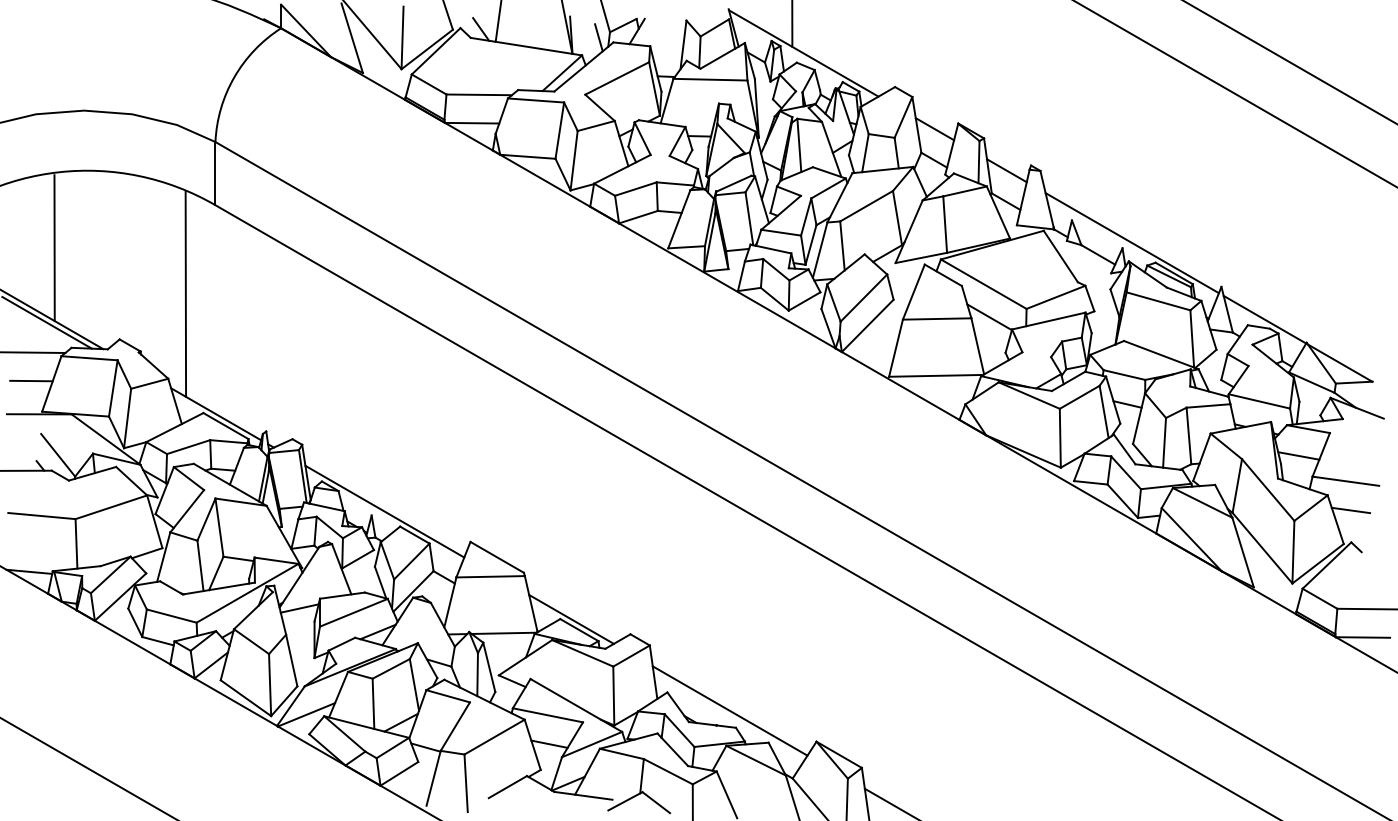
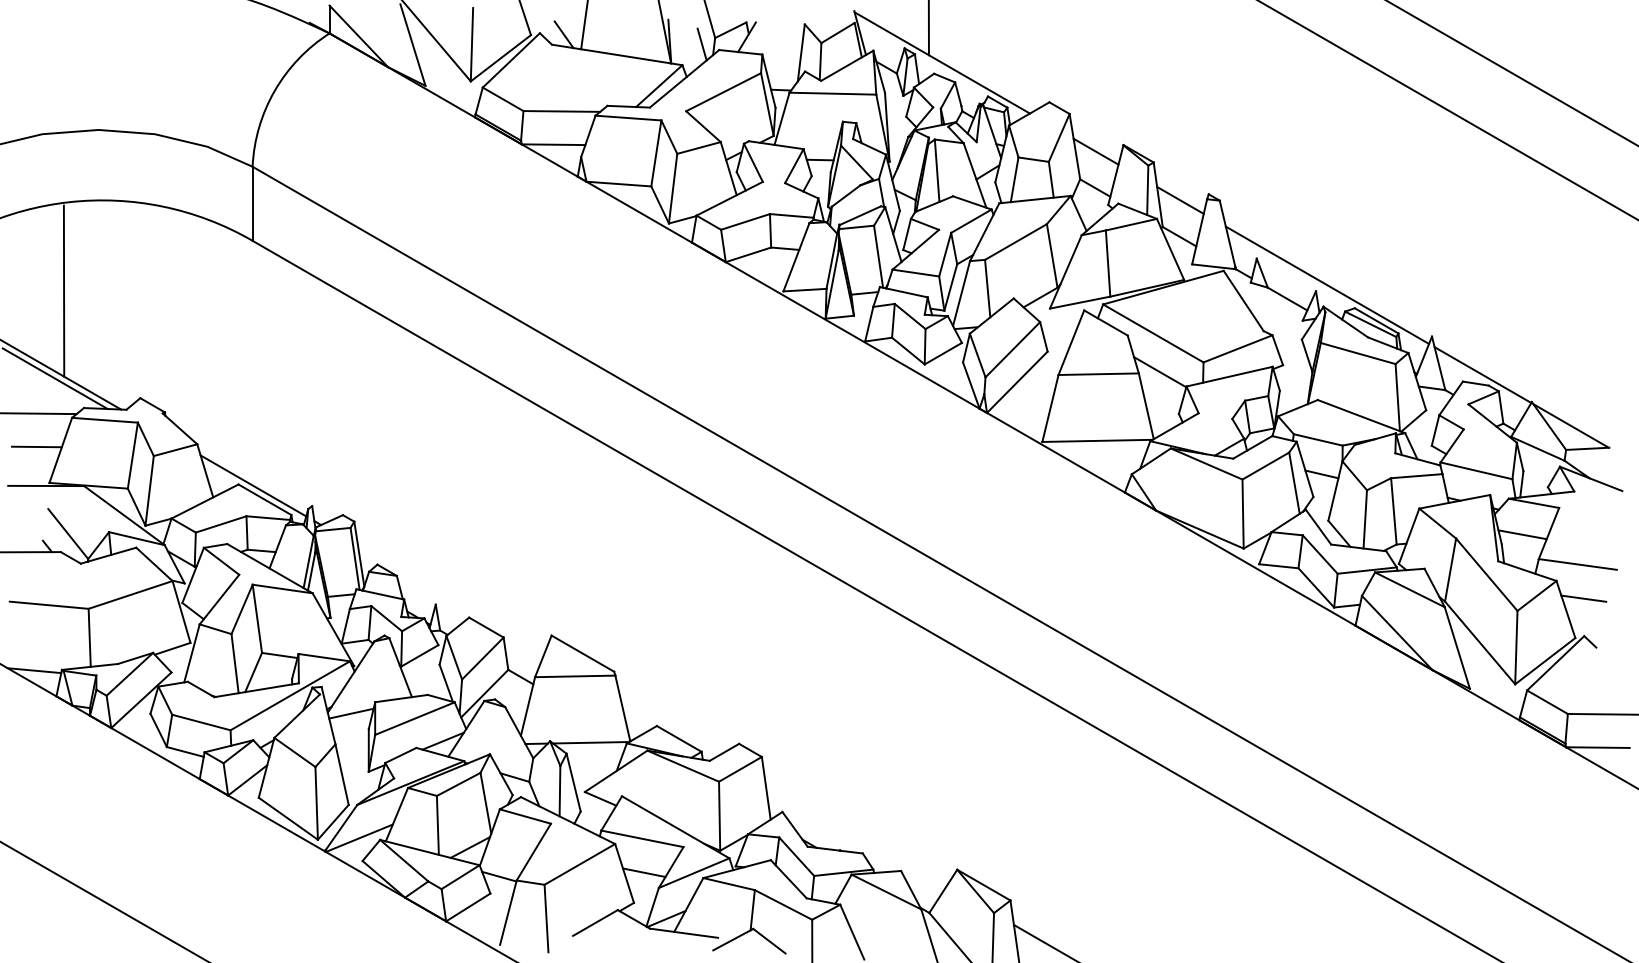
line: (185, 293) -> (217, 344), removed
line: (385, 511) -> (451, 599), removed
line: (571, 619) -> (669, 726), removed
line: (729, 710) -> (855, 833), removed

